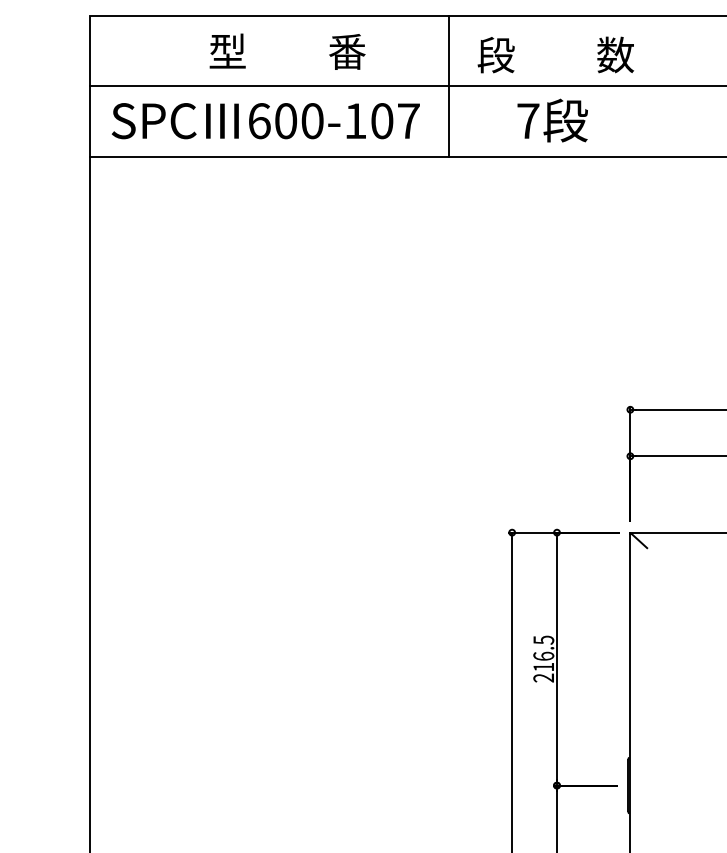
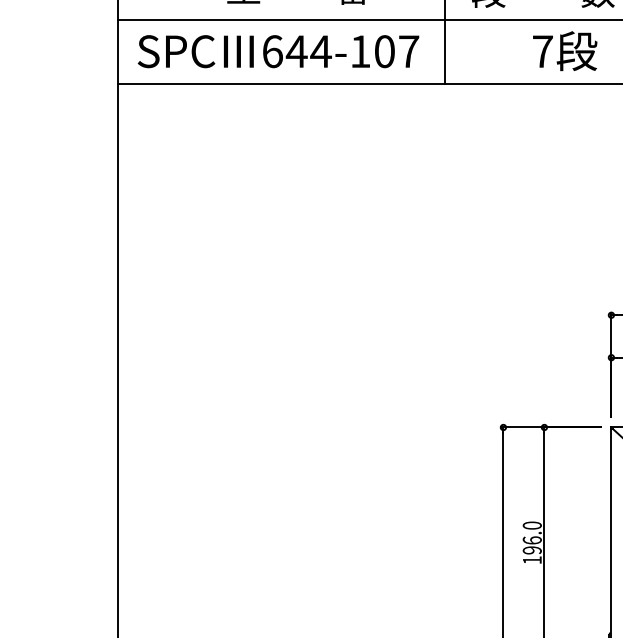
text: (552, 120) -> (564, 51), moved
text: (298, 121) -> (308, 51), 600-107 -> 644-107
text: (543, 658) -> (532, 542), 216.5 -> 196.0

